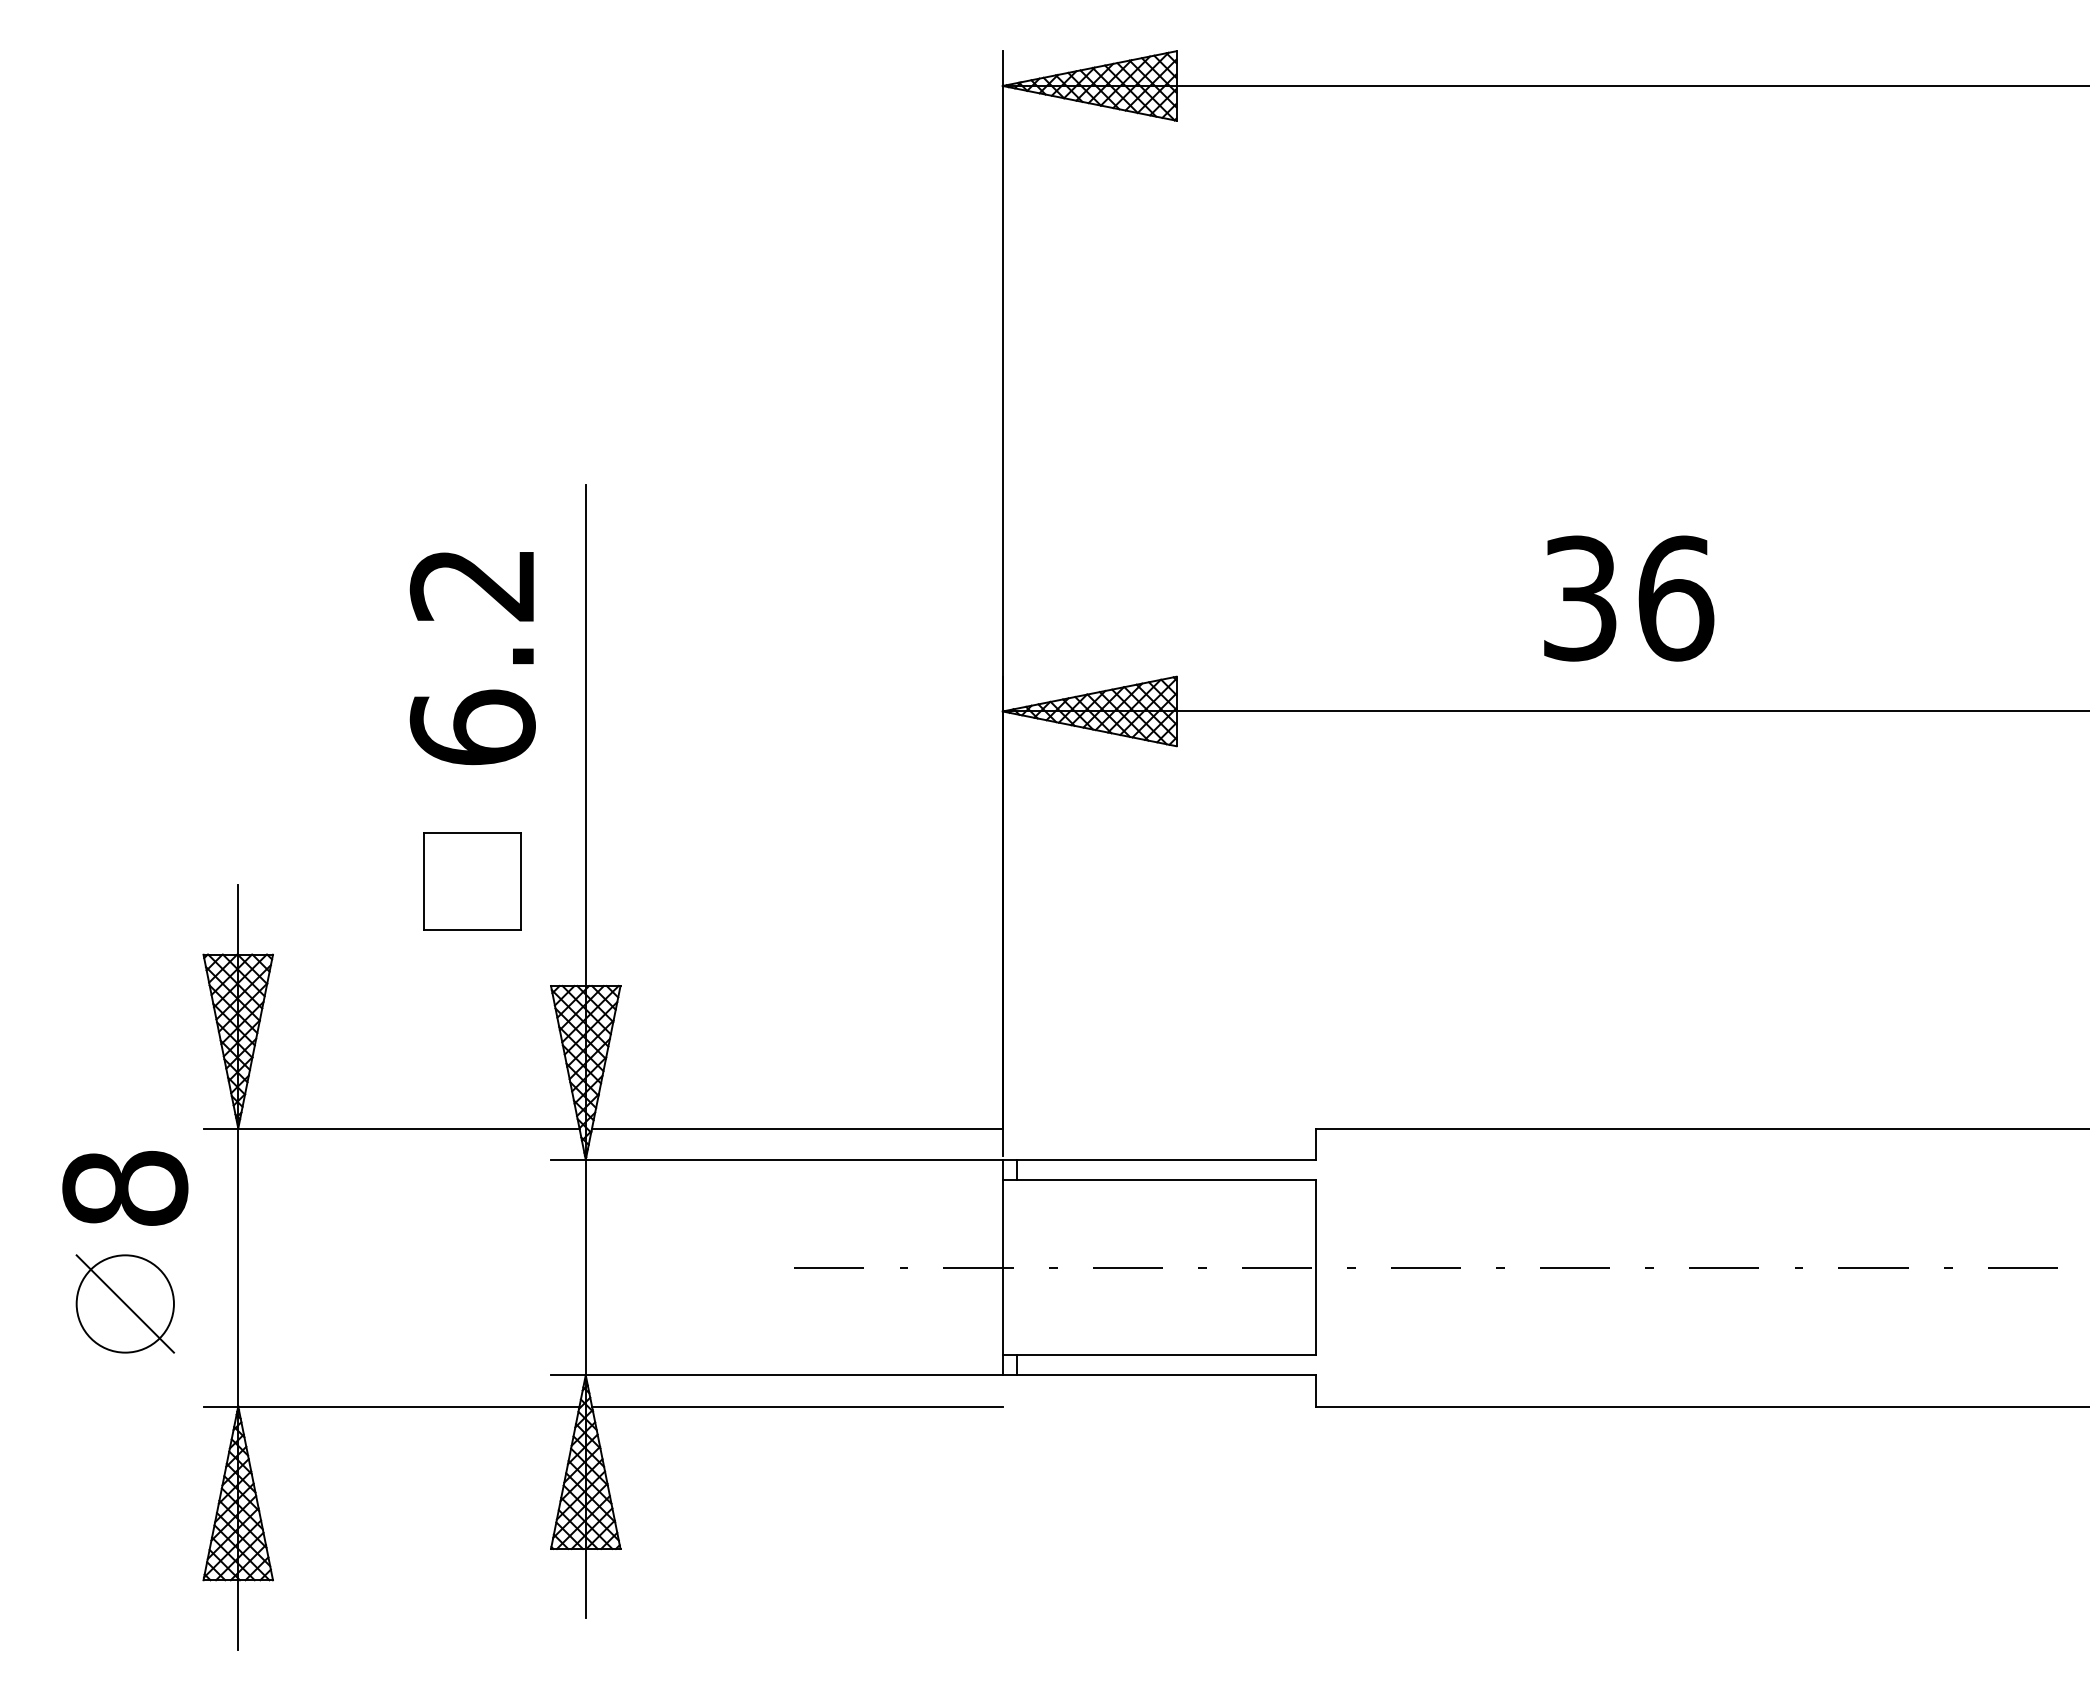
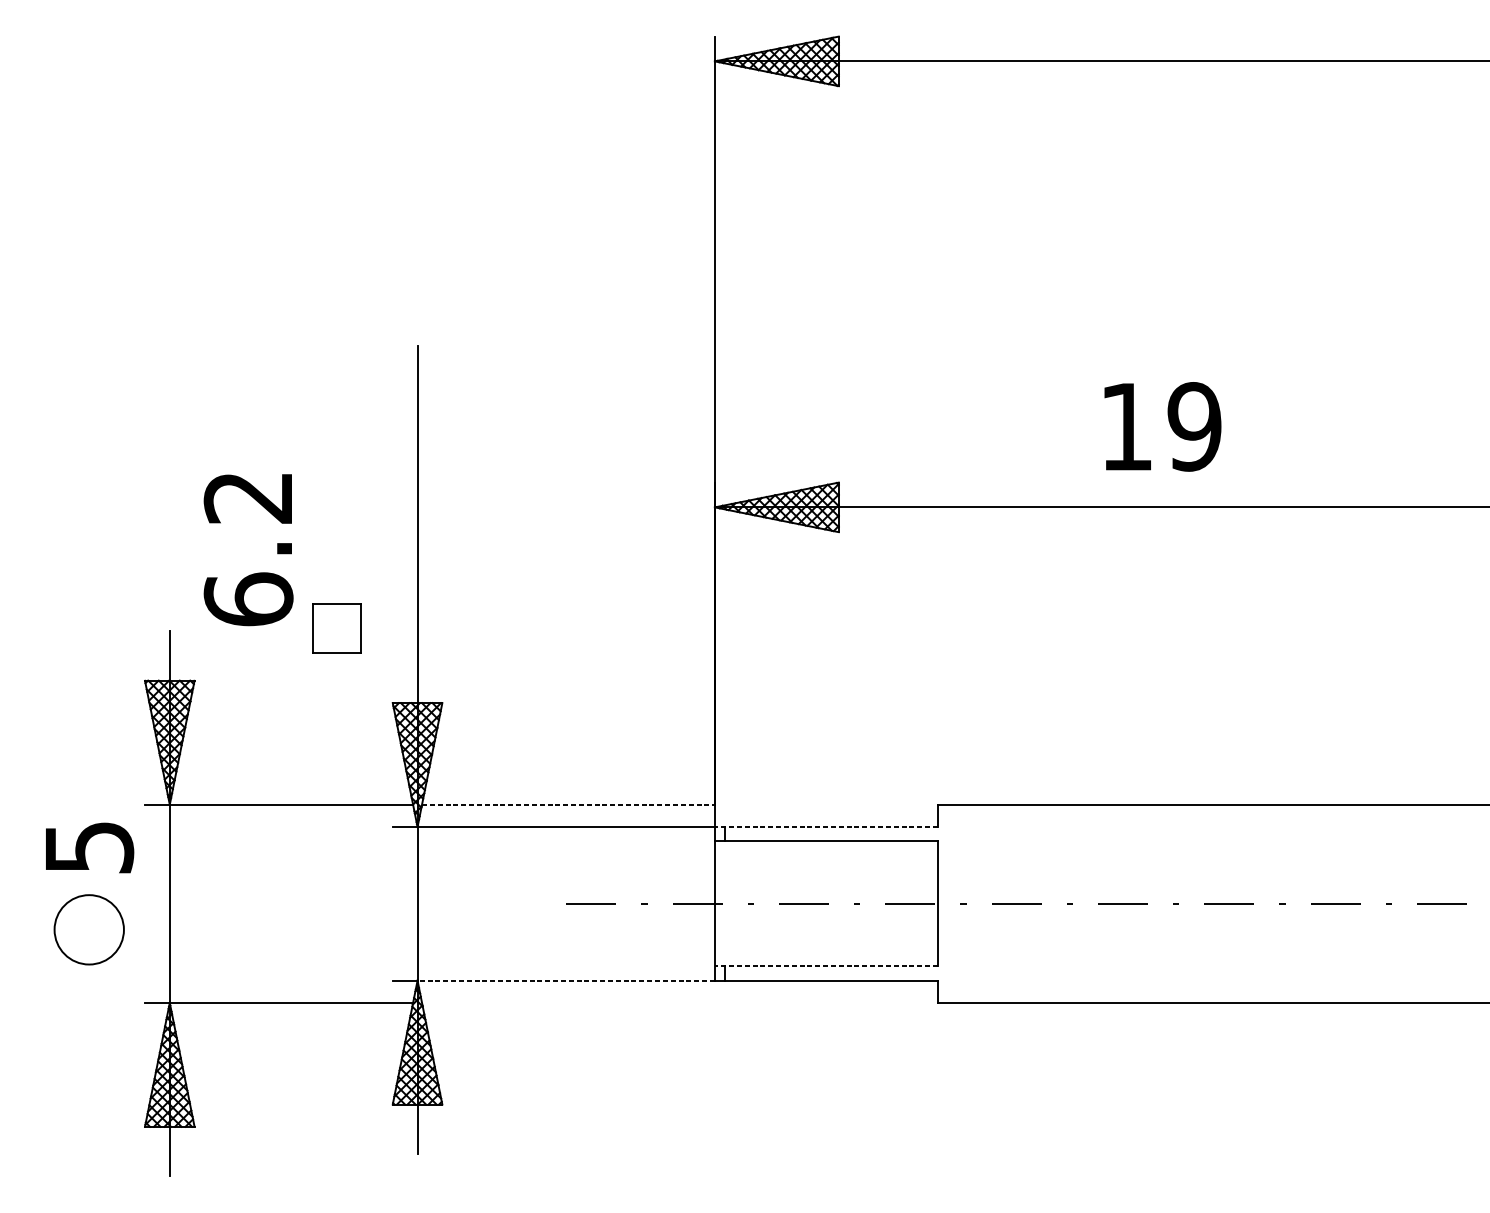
text: (1629, 598) -> (1161, 426), 36 -> 19
text: (472, 658) -> (248, 550), moved
part: (472, 881) -> (336, 628), size x0.7
line: (797, 1128) -> (568, 804), solid -> dashed
line: (1158, 1159) -> (825, 826), solid -> dashed
text: (125, 1188) -> (89, 847), 8 -> 5
line: (124, 1303) -> (88, 929), removed
line: (1158, 1355) -> (825, 966), solid -> dashed
line: (794, 1375) -> (566, 980), solid -> dashed
line: (797, 1406) -> (568, 1002), removed

